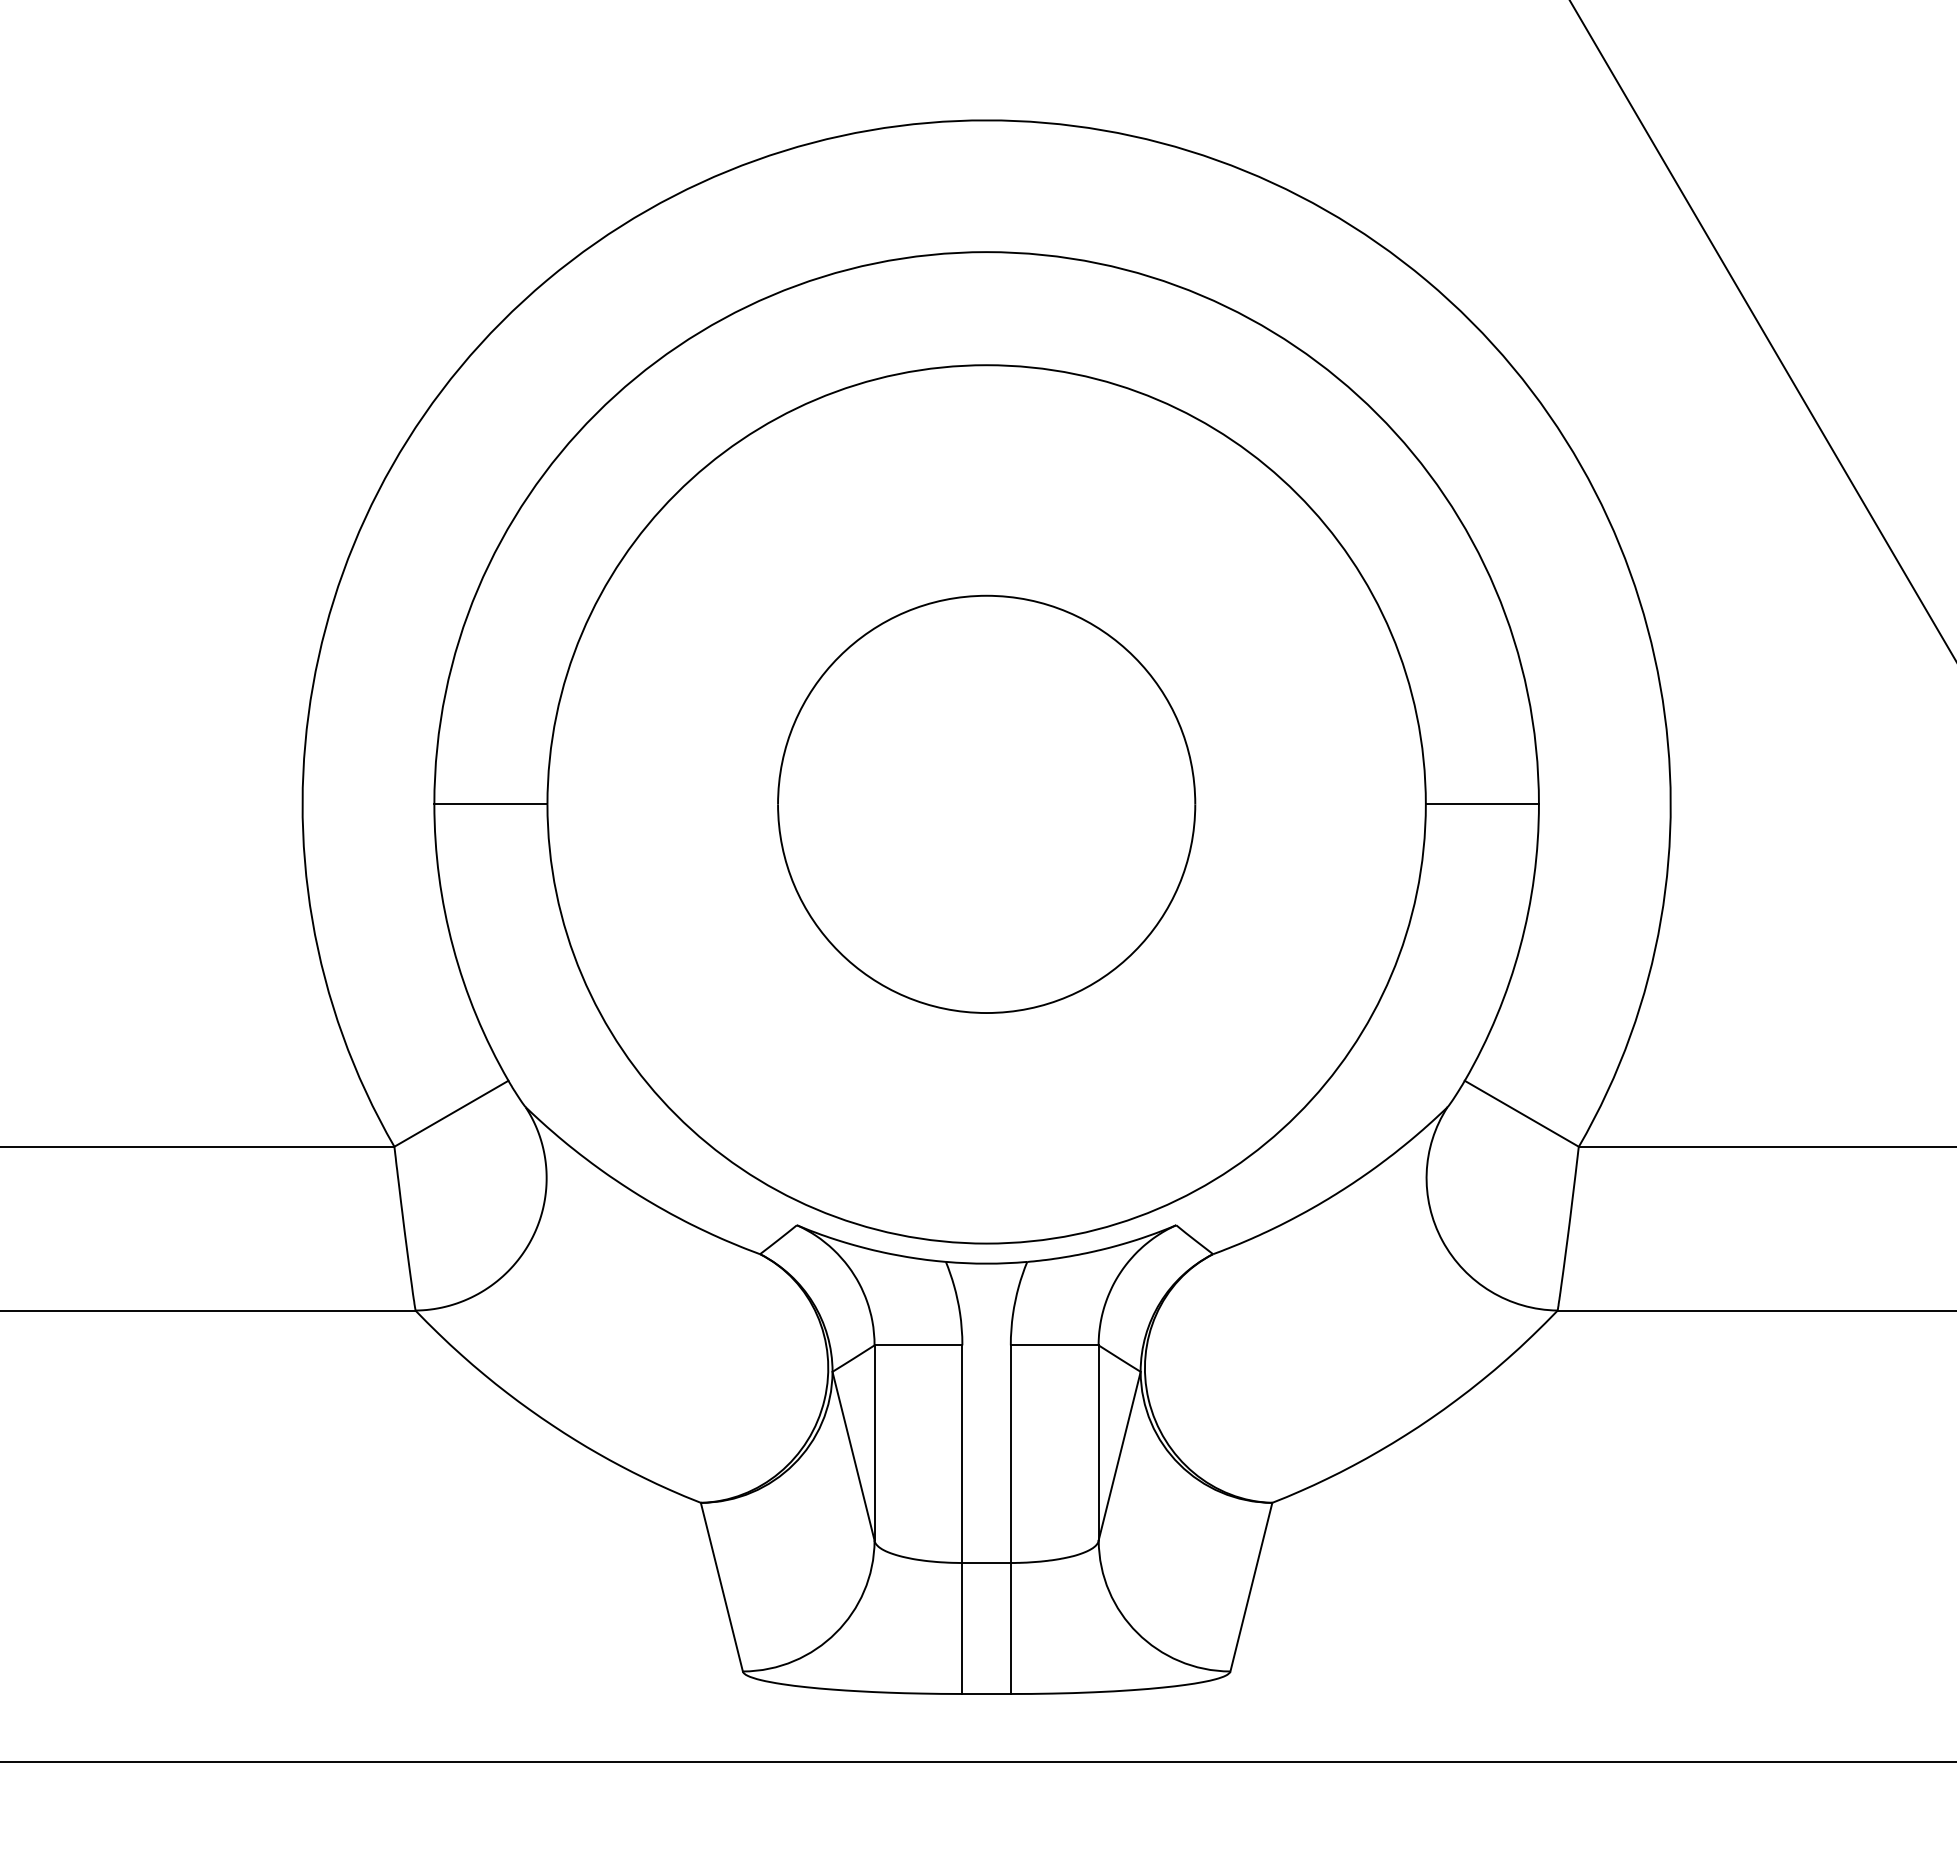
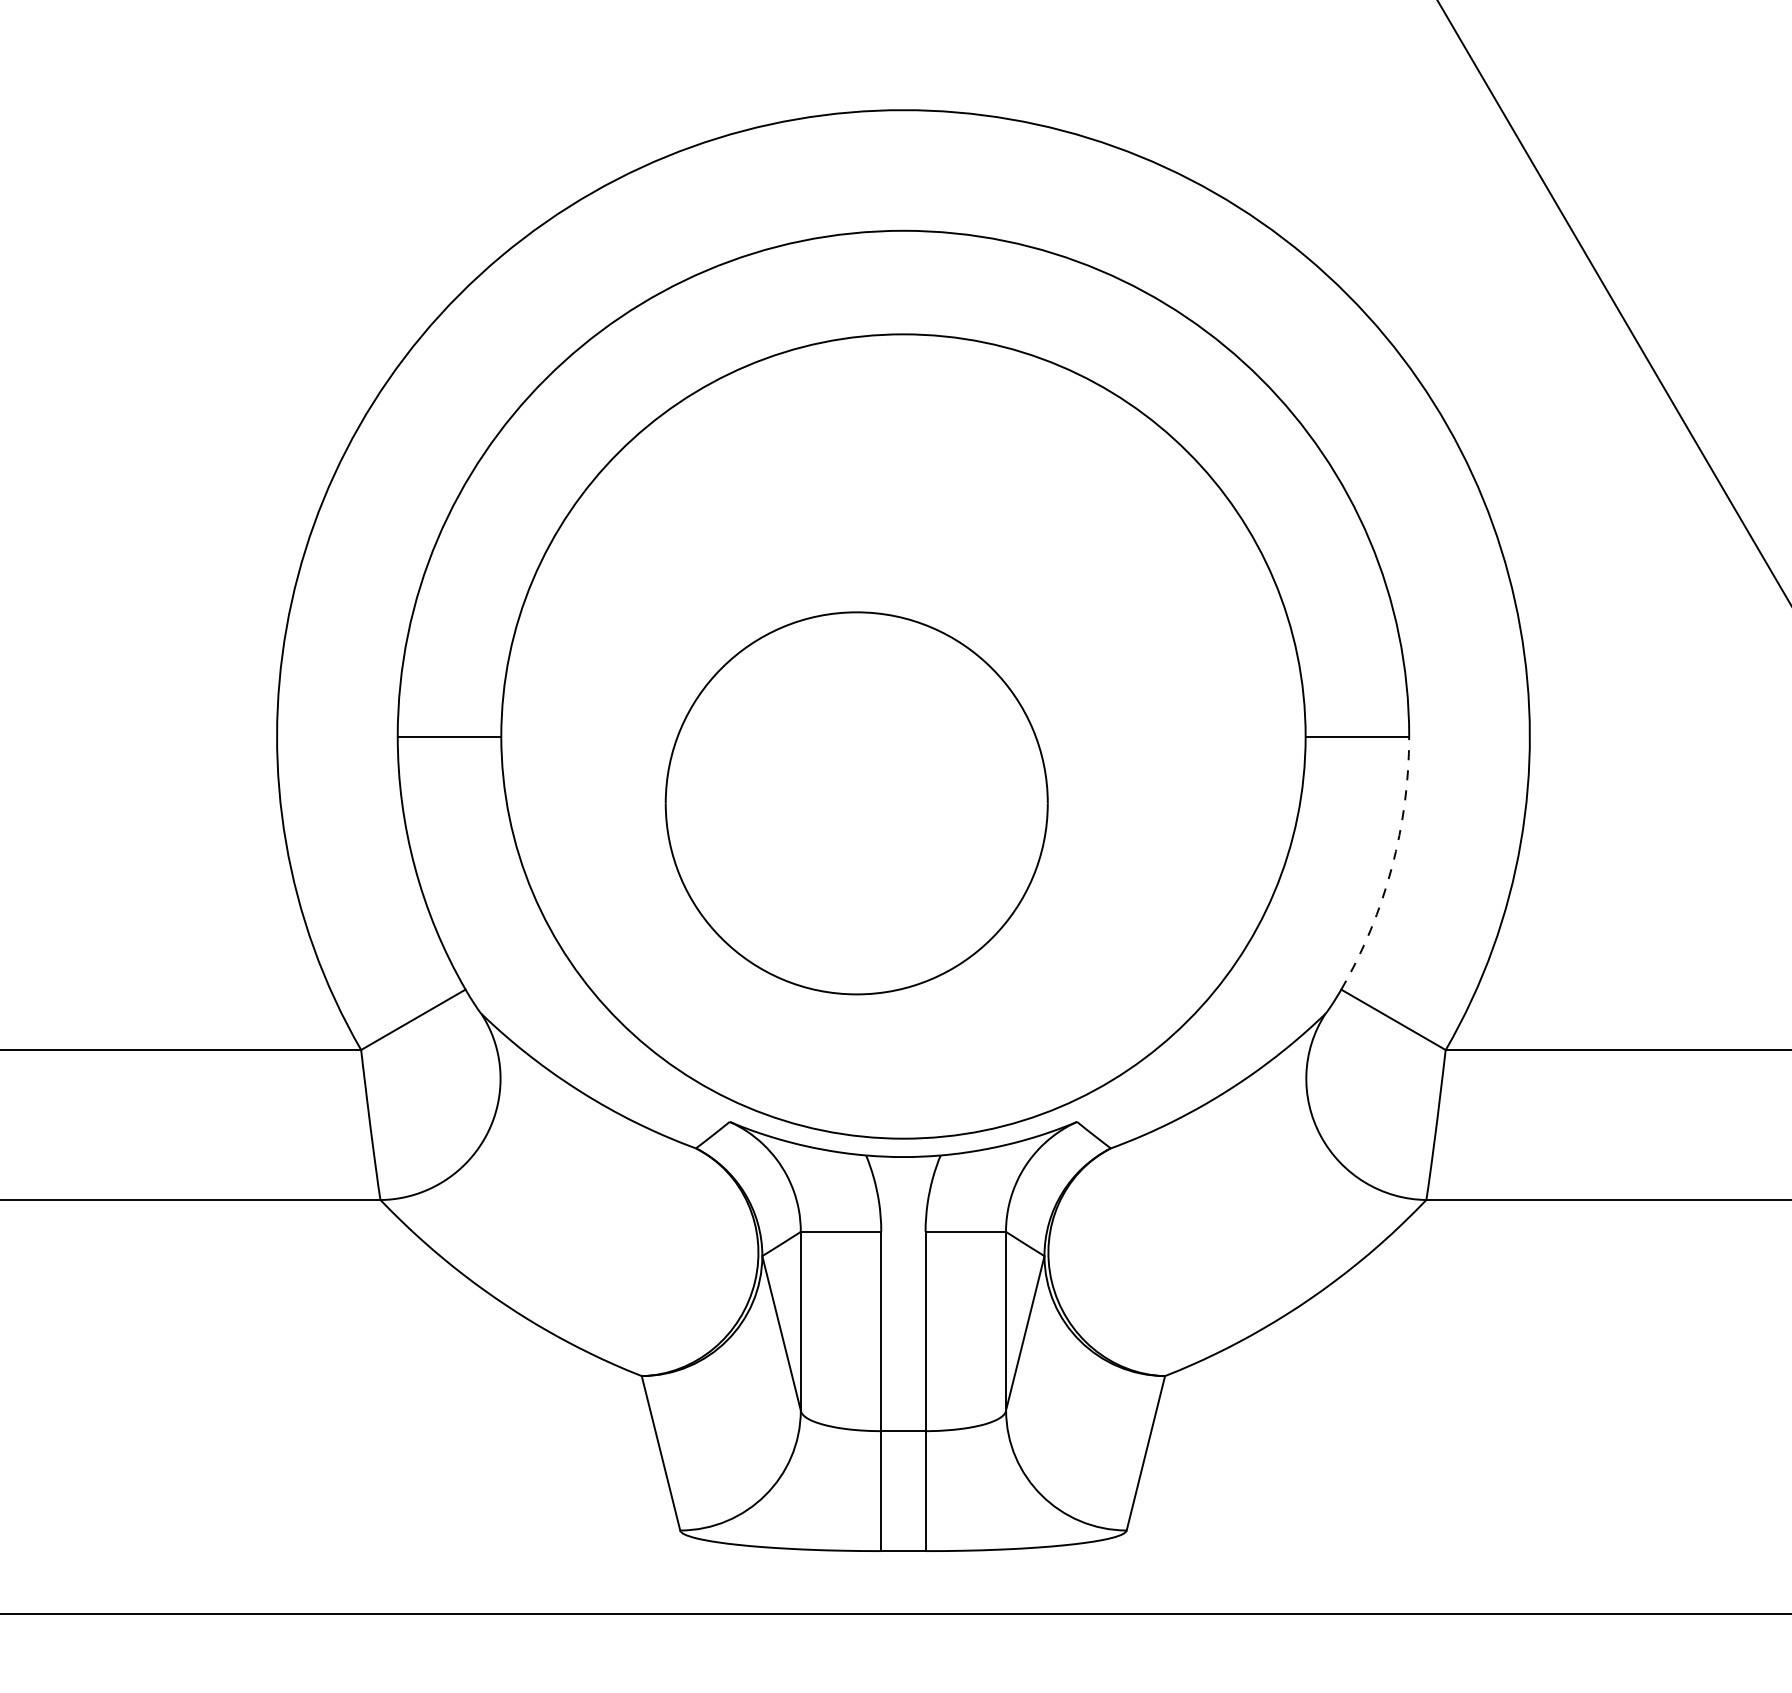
part: (986, 803) -> (856, 802), moved
arc: (1520, 947) -> (1392, 867), solid -> dashed

